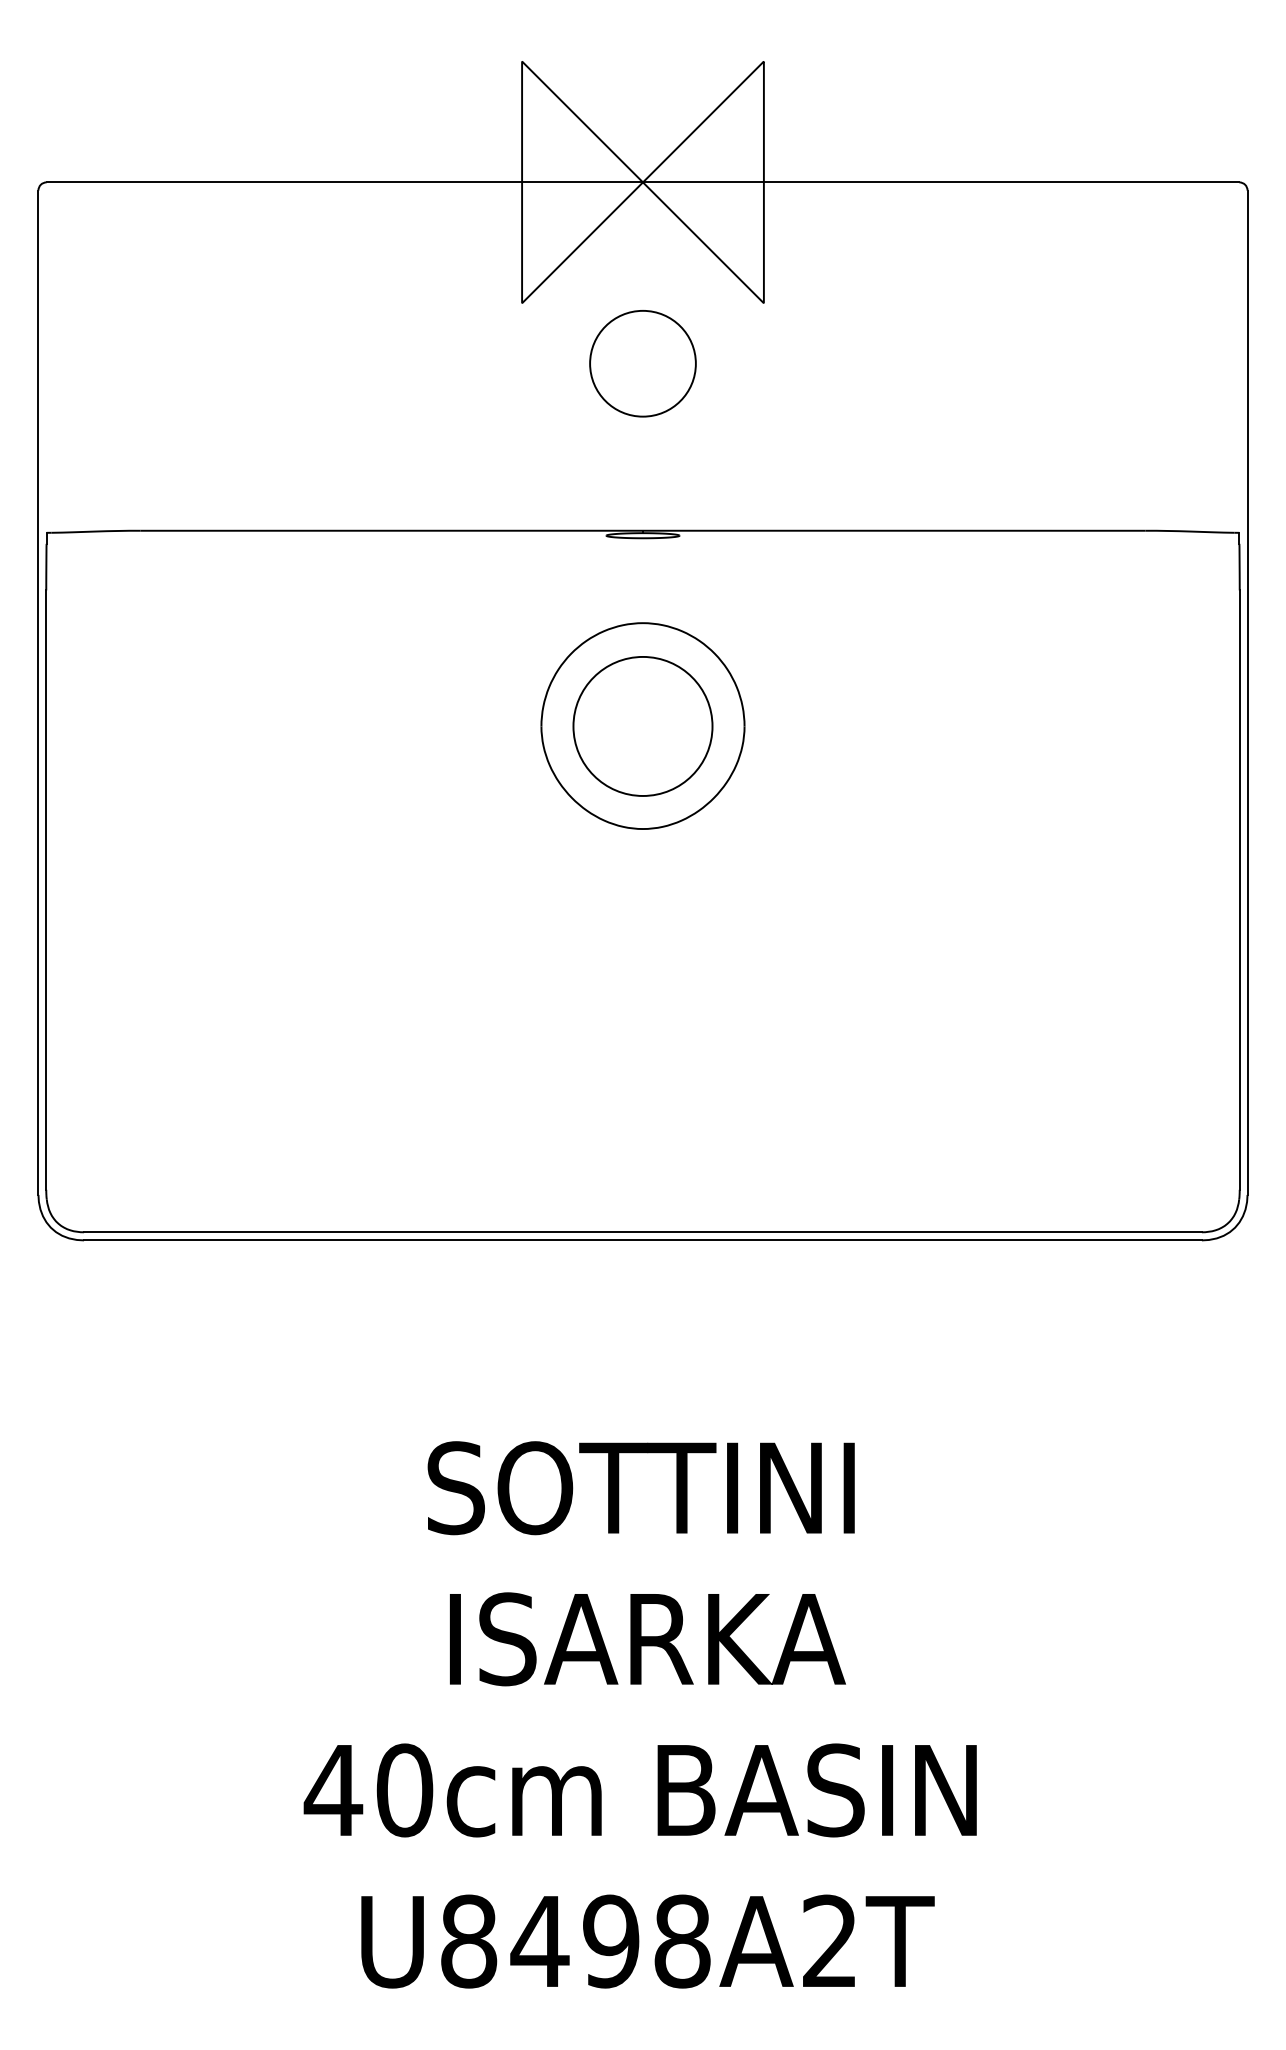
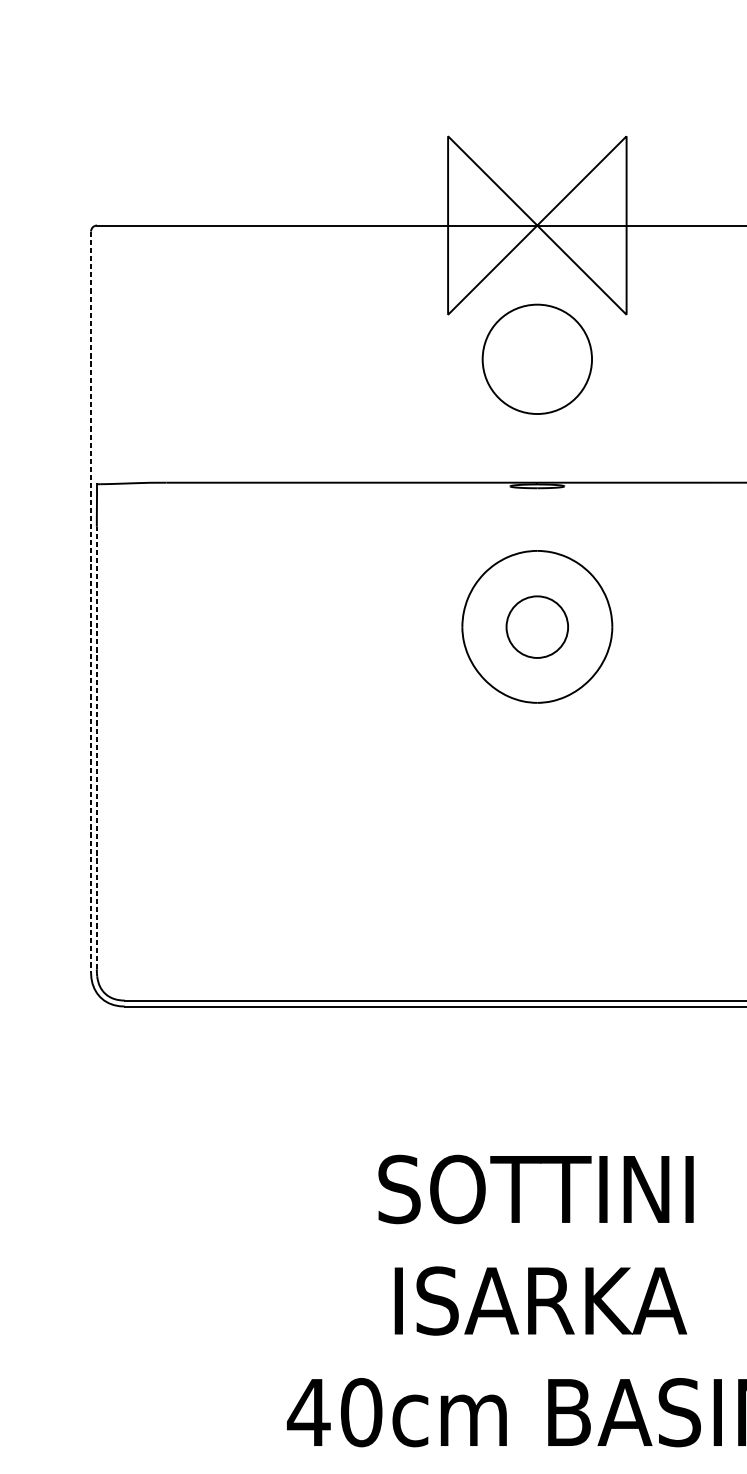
circle: (642, 363) -> (536, 359), size x1.4
line: (38, 693) -> (91, 602), solid -> dashed
circle: (642, 725) -> (536, 626), size x0.6
line: (46, 890) -> (97, 748), solid -> dashed

